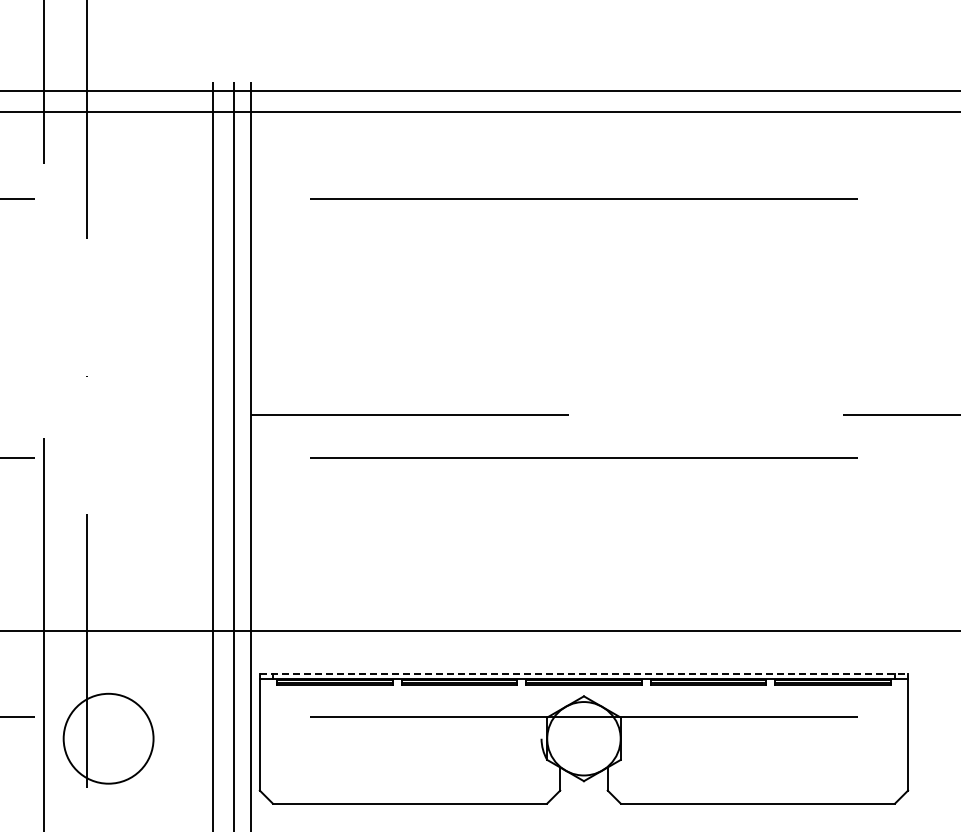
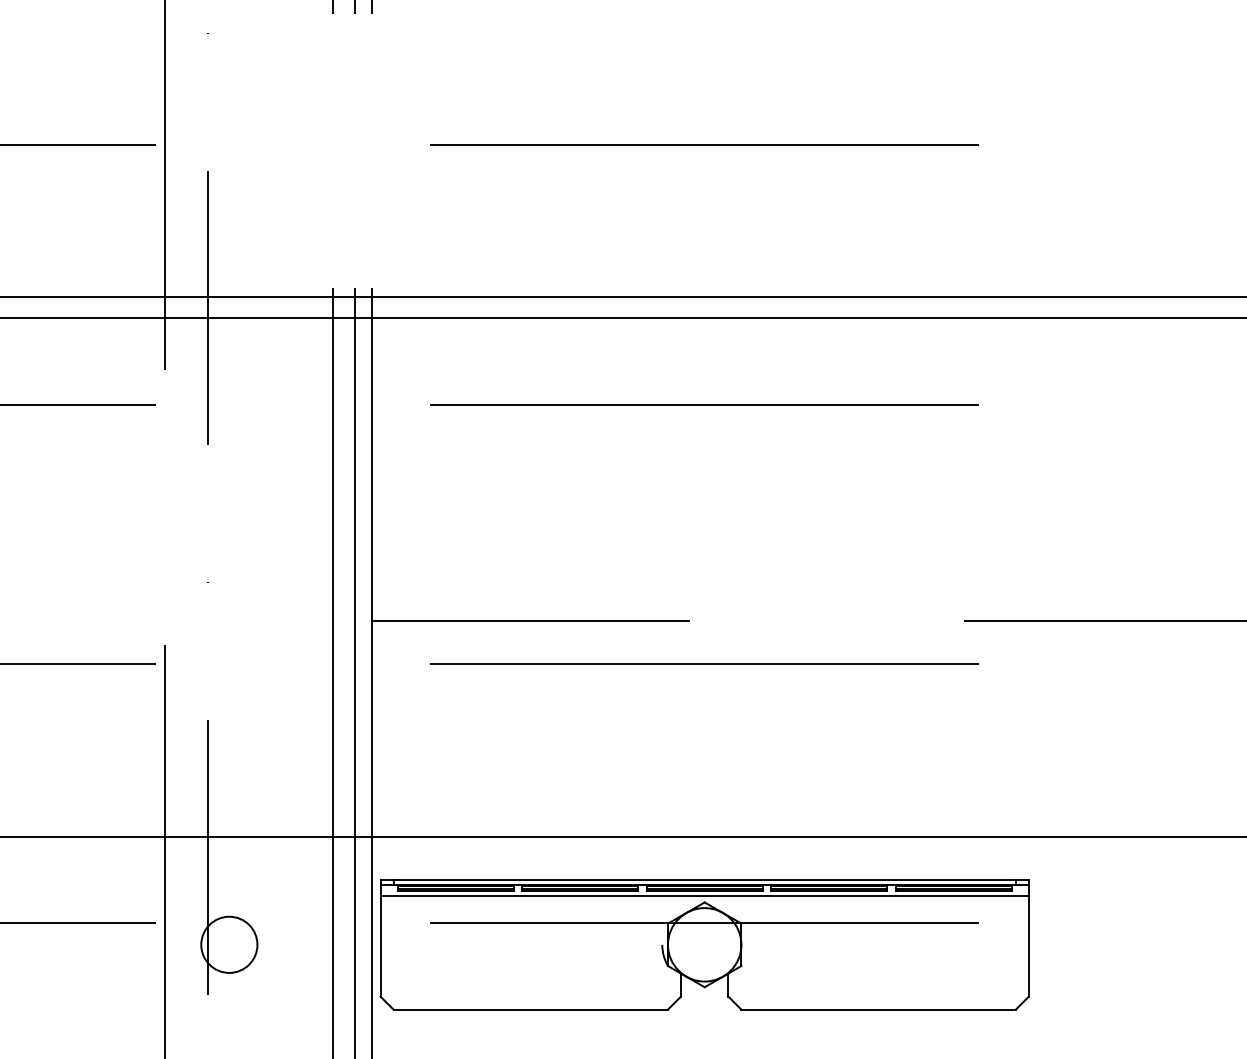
line: (584, 674) -> (705, 880), dashed -> solid
line: (583, 689) -> (704, 895), added
circle: (108, 738) -> (229, 944), size x0.62

